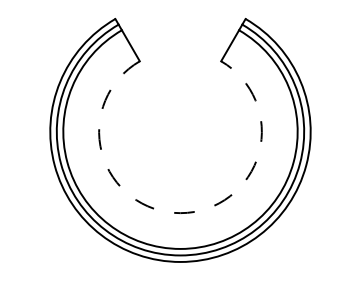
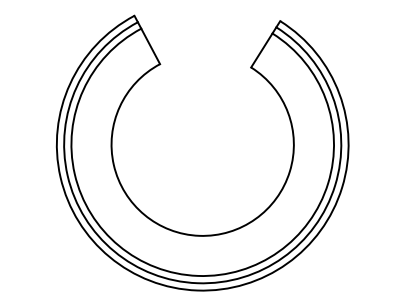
arc: (180, 213) -> (199, 236), dashed -> solid

